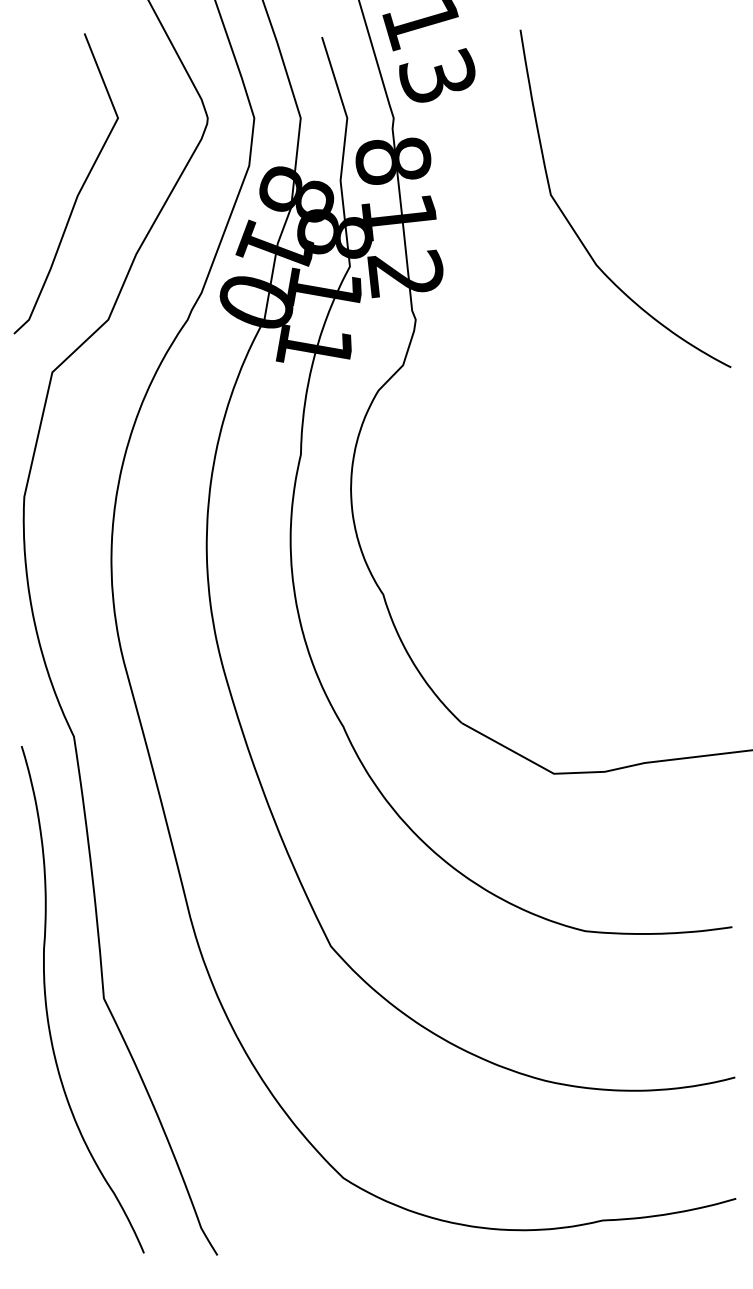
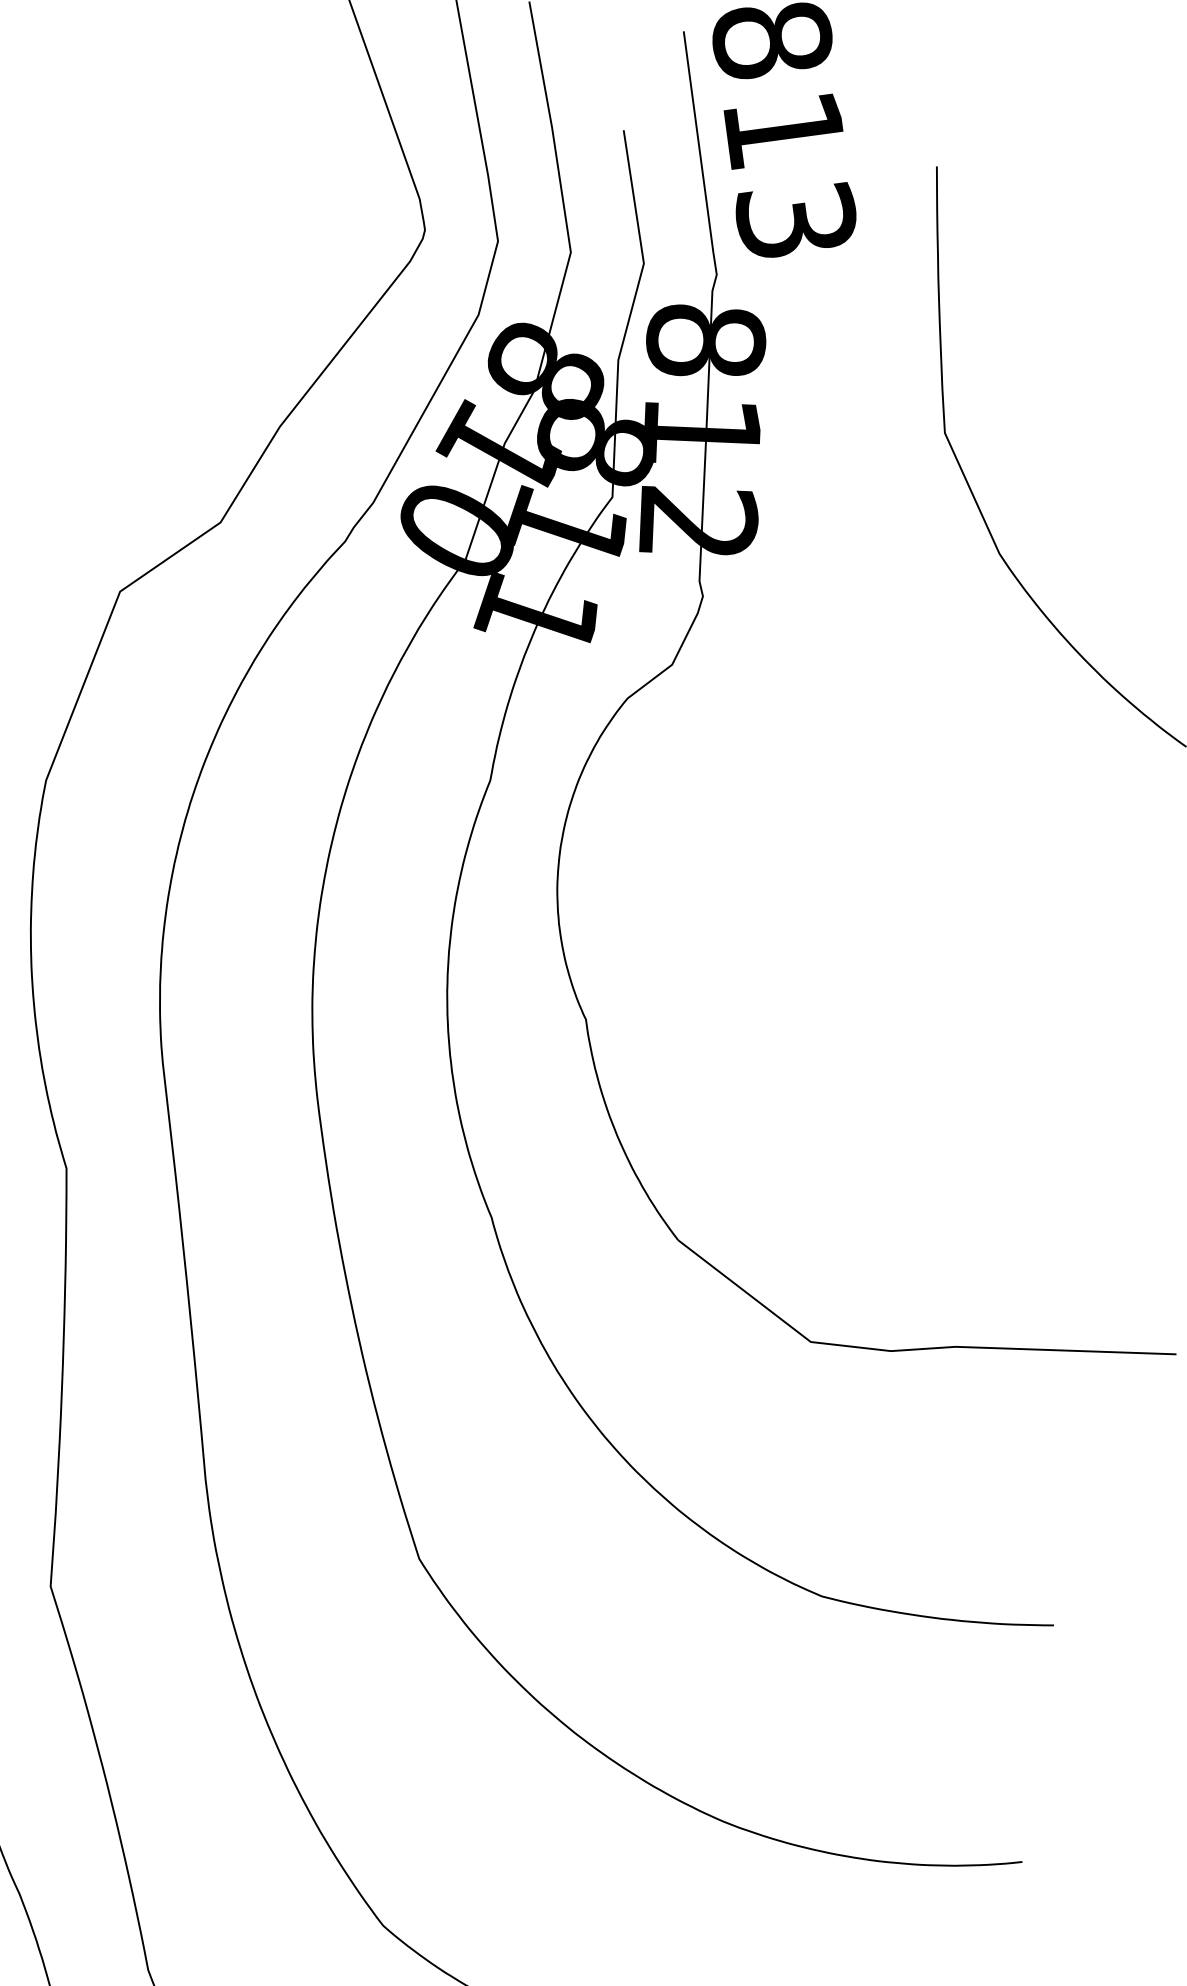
curve: (77, 193) -> (202, 317), removed

